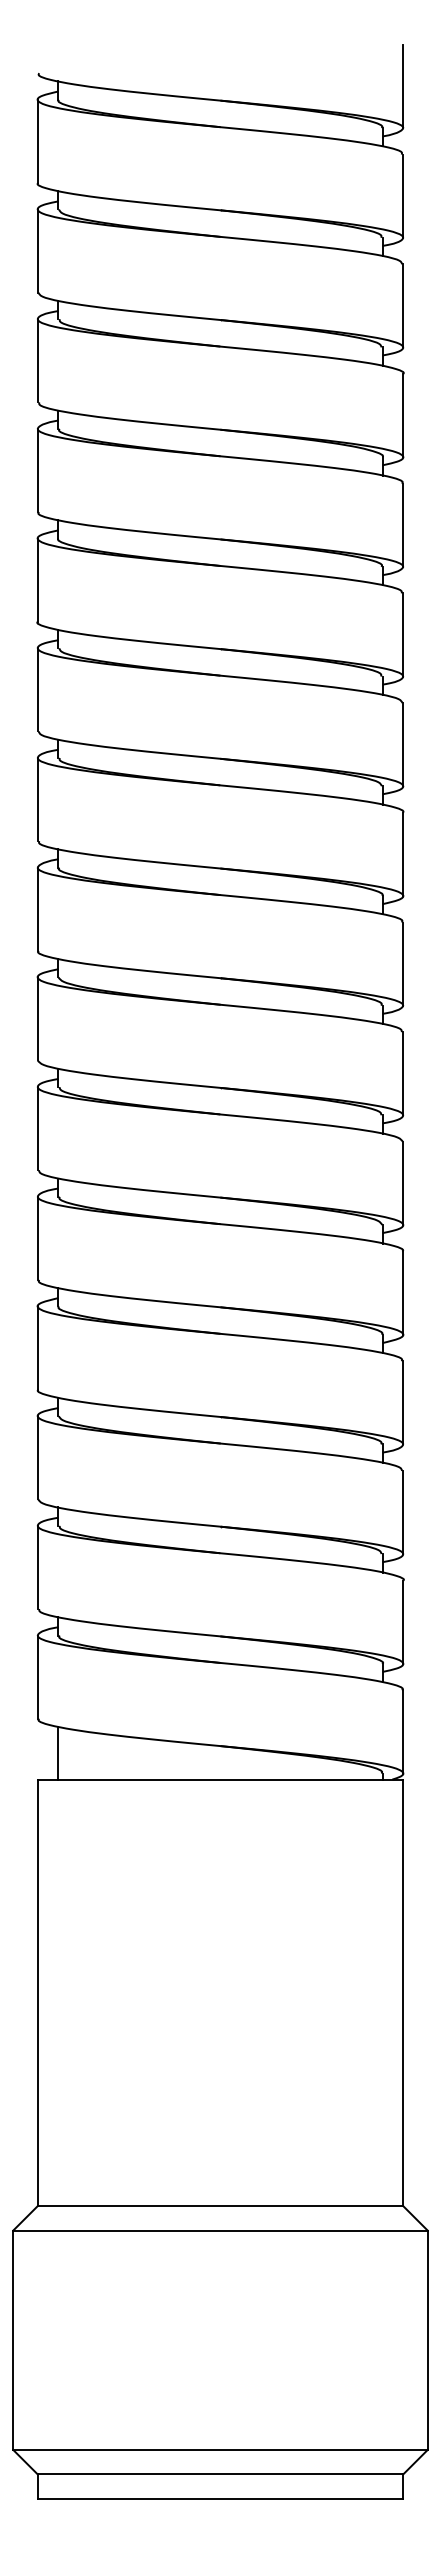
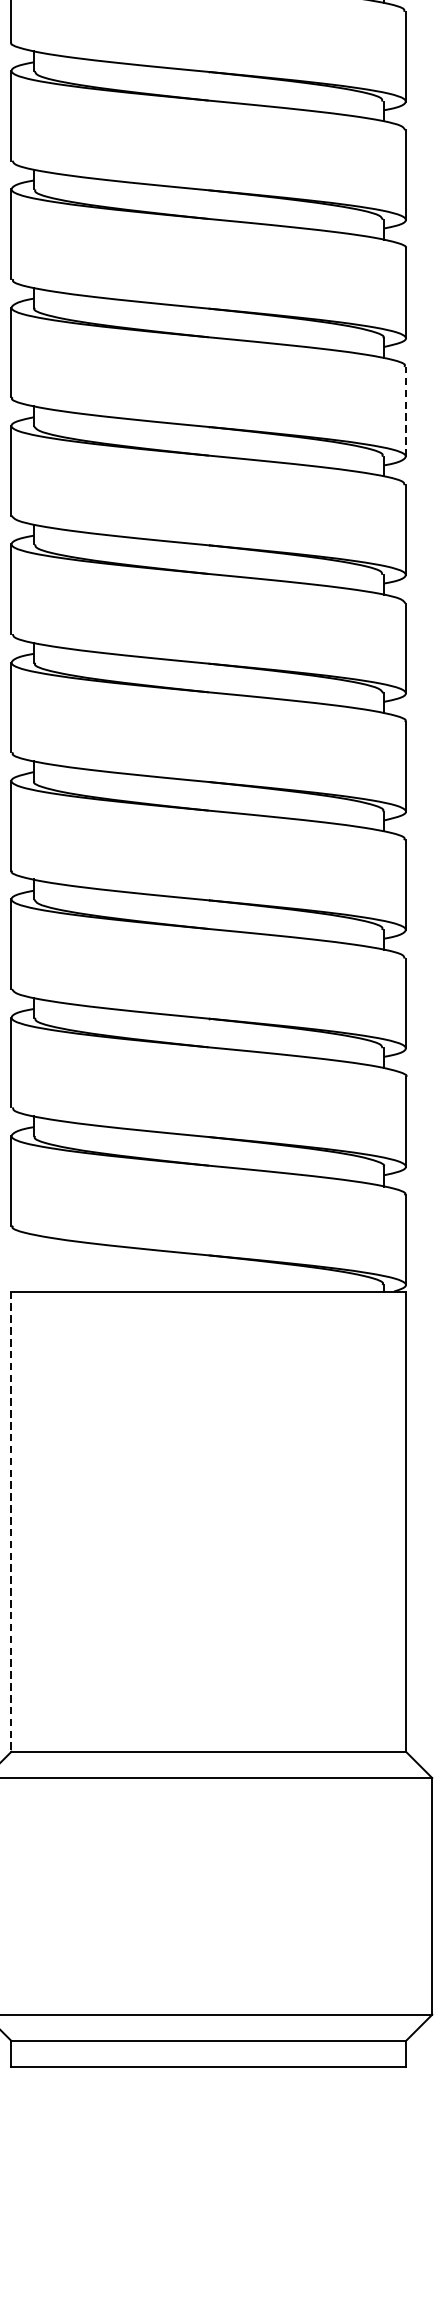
line: (403, 964) -> (406, 412), solid -> dashed
line: (58, 1752) -> (33, 1262), removed
line: (37, 1993) -> (11, 1522), solid -> dashed

